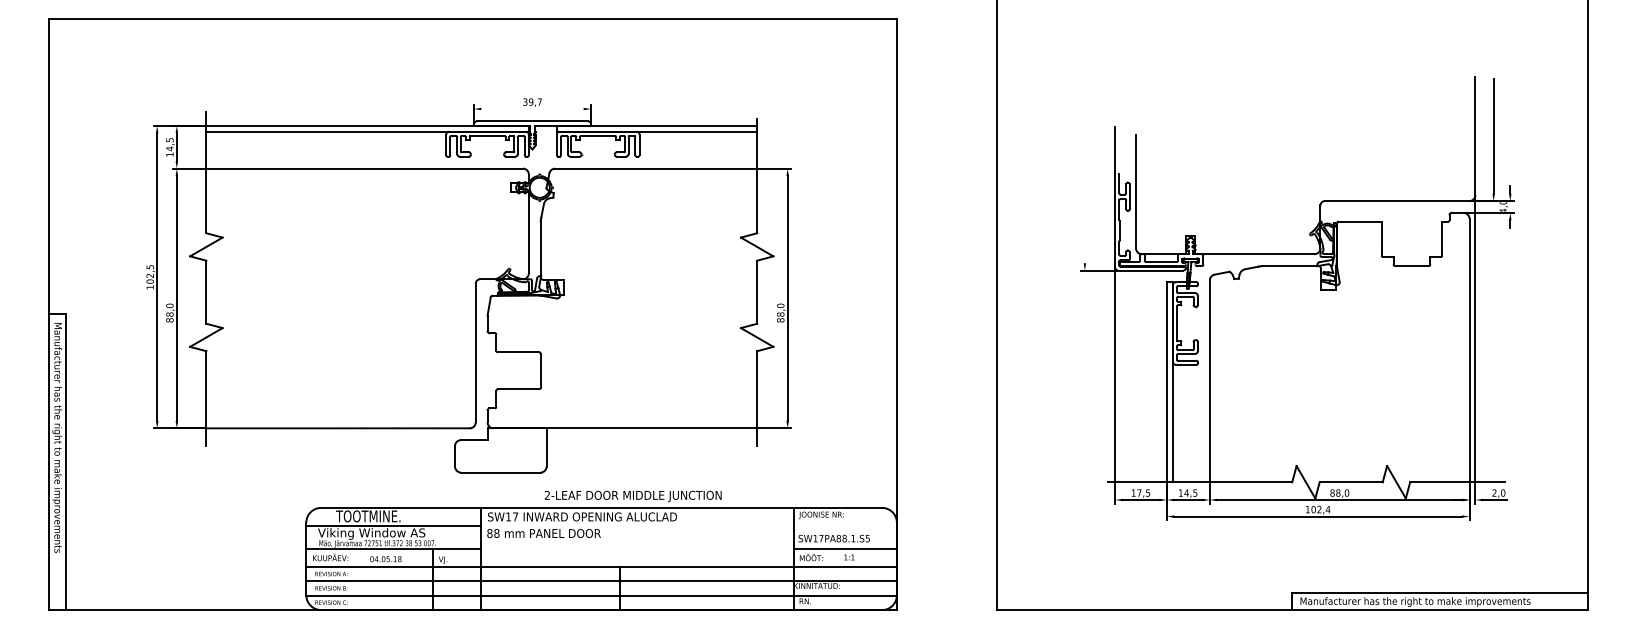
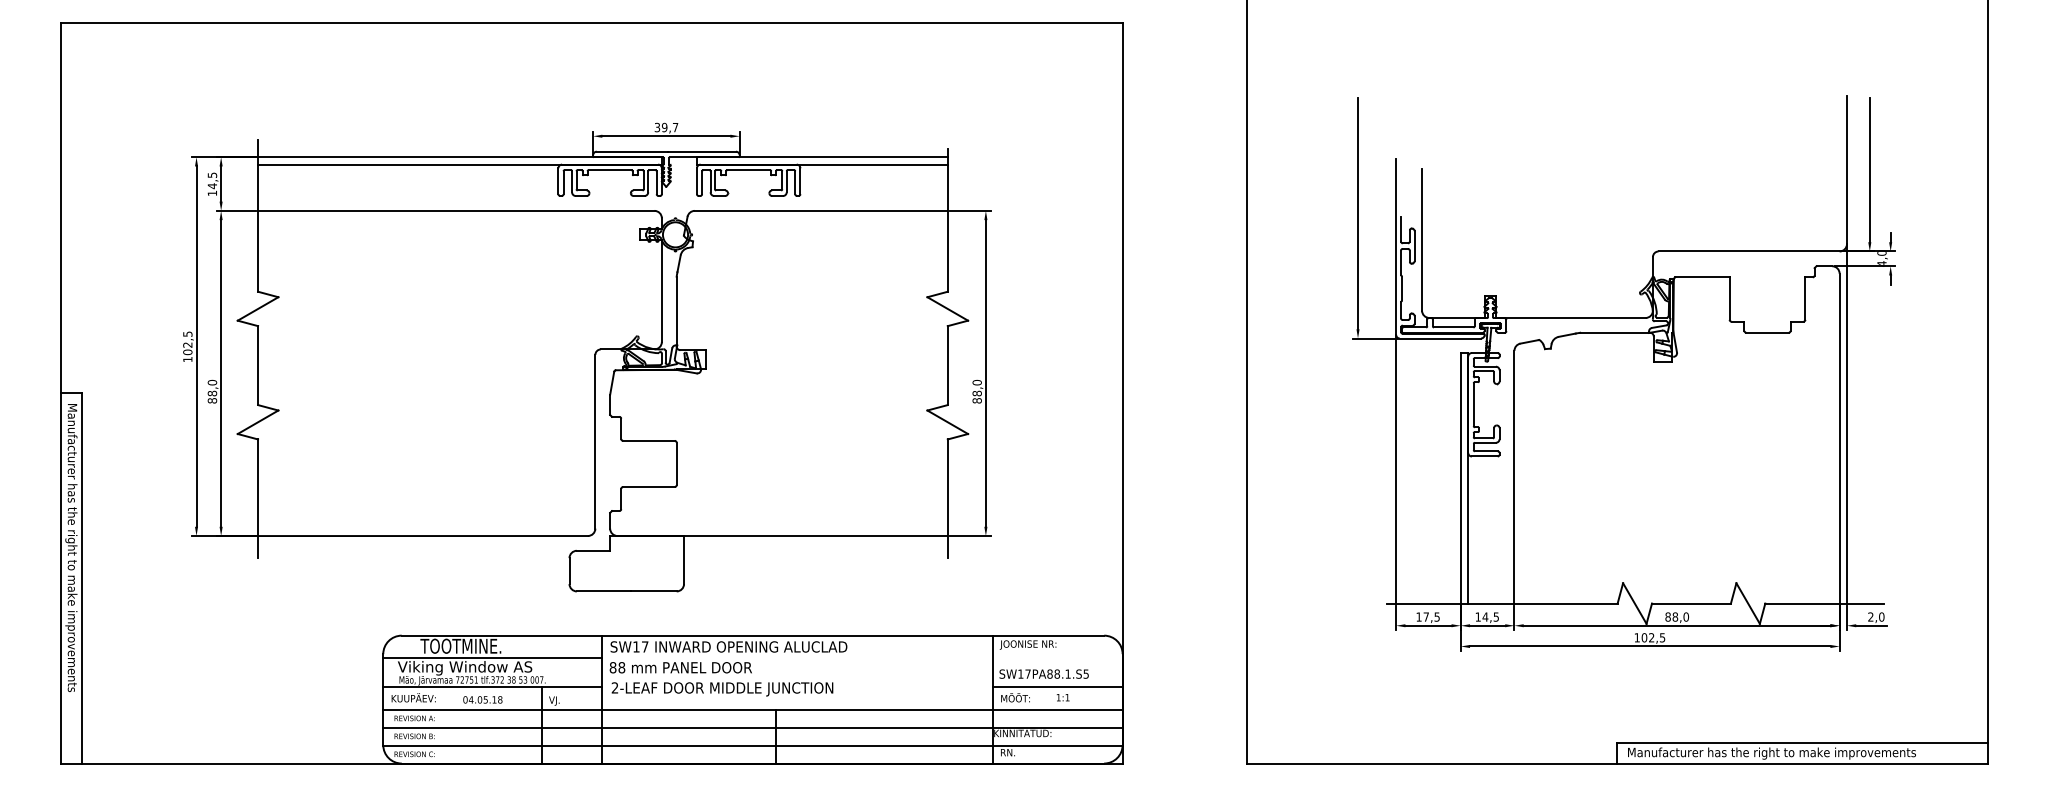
line: (532, 109) -> (666, 136), added
line: (1085, 170) -> (1358, 213), added
text: (633, 496) -> (722, 689), moved
text: (1328, 509) -> (1662, 637), 102,4 -> 102,5

